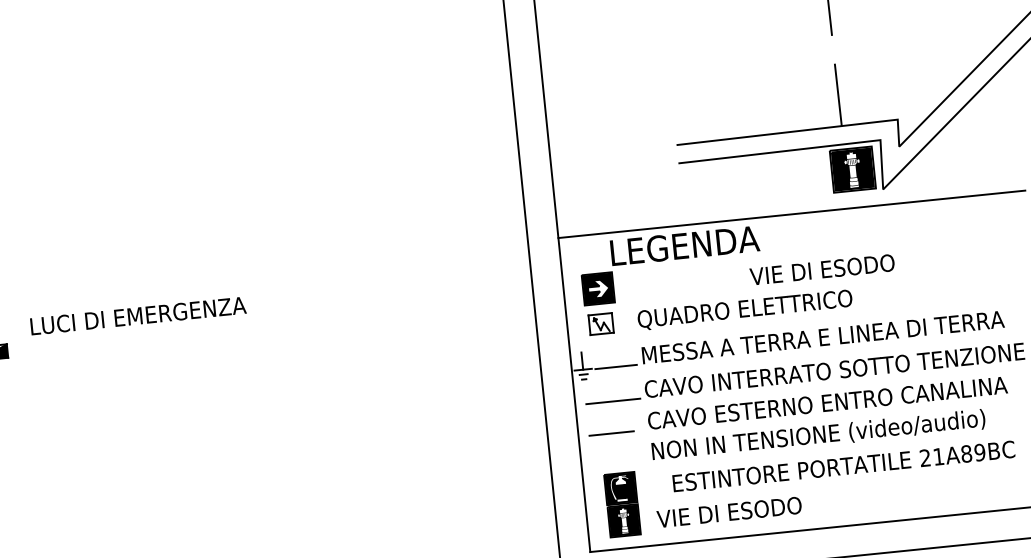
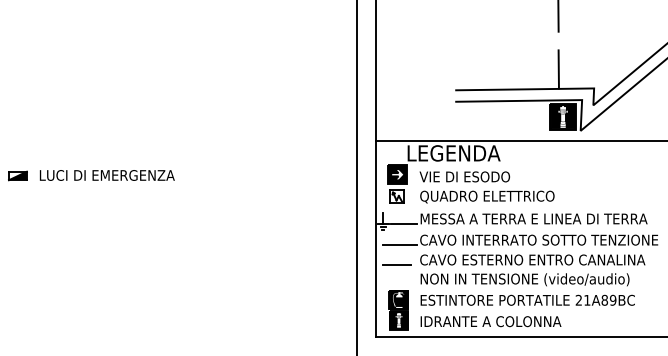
text: (821, 269) -> (464, 176), moved
text: (137, 316) -> (106, 175), moved
text: (843, 465) -> (527, 299), moved
text: (770, 507) -> (490, 321), VIE DI ESODO -> IDRANTE A COLONNA

